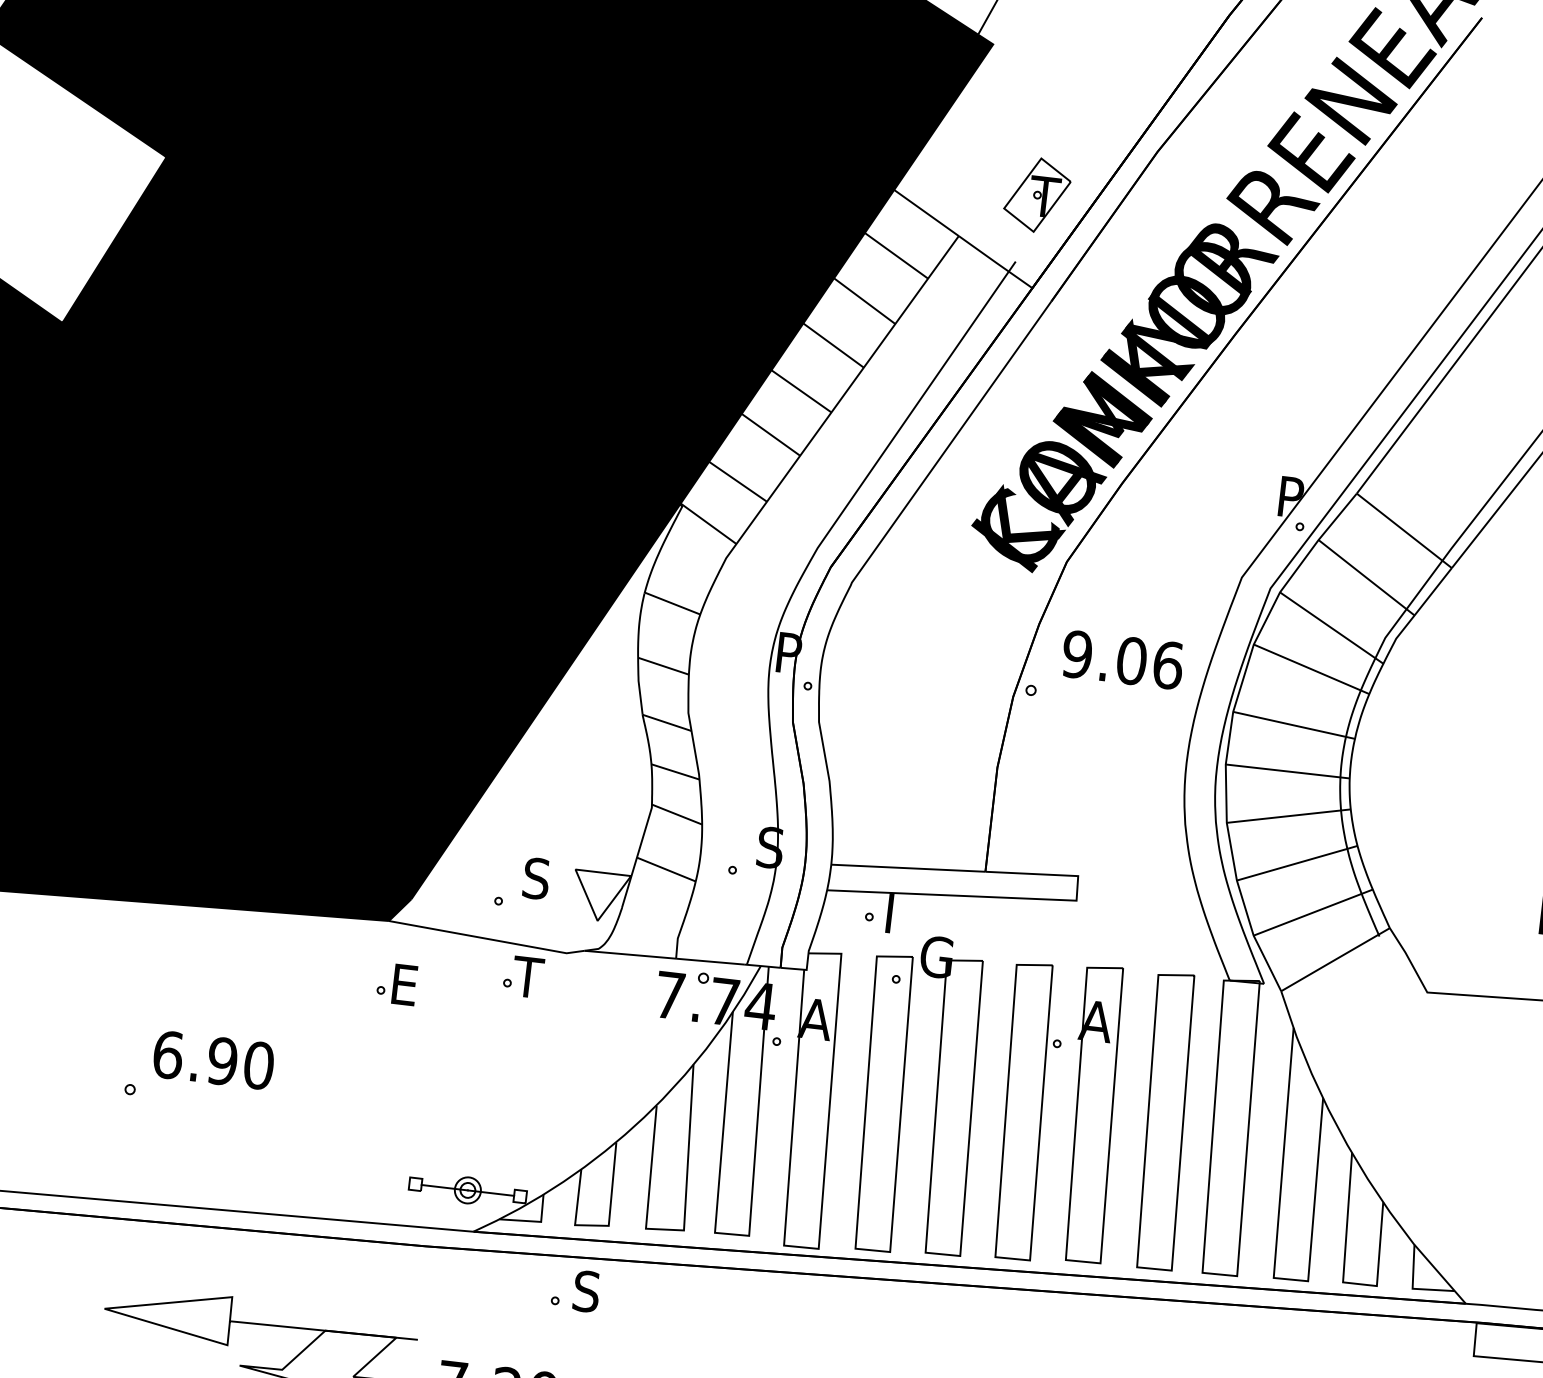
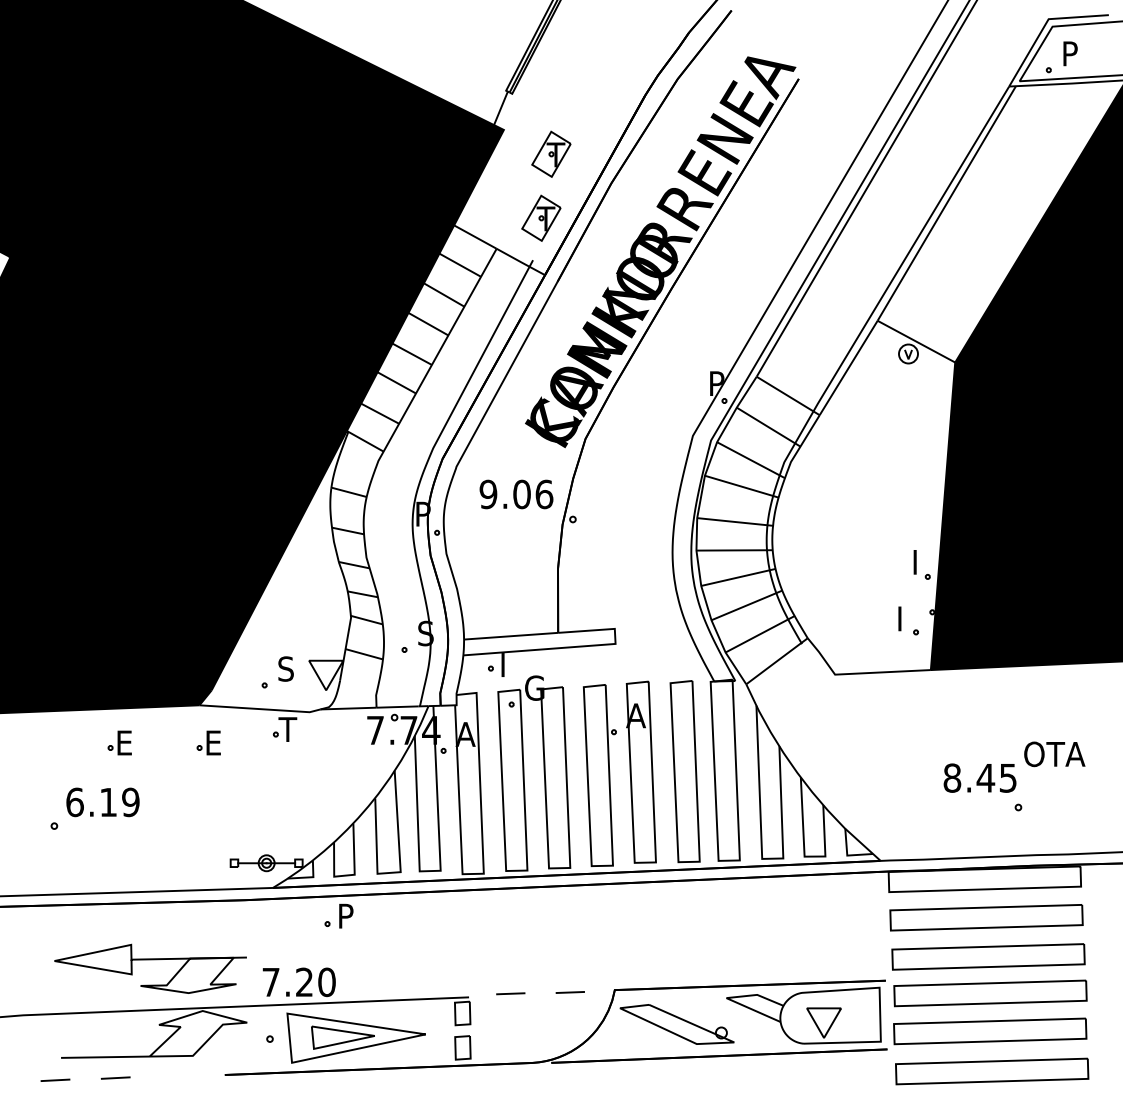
part: (1066, 91) -> (551, 153), added
text: (1122, 660) -> (516, 494), moved
part: (251, 966) -> (119, 742), added
text: (240, 1063) -> (119, 802), 6.90 -> 6.19
text: (586, 1290) -> (345, 915), S -> P

